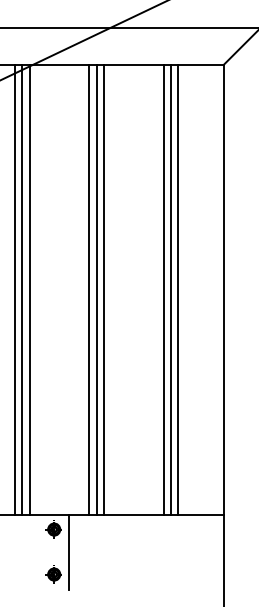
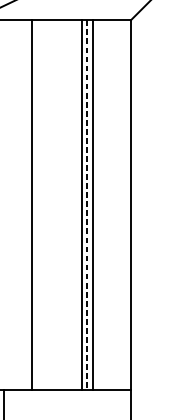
line: (89, 289) -> (20, 204), removed
line: (96, 289) -> (26, 204), removed
line: (170, 289) -> (87, 204), solid -> dashed

